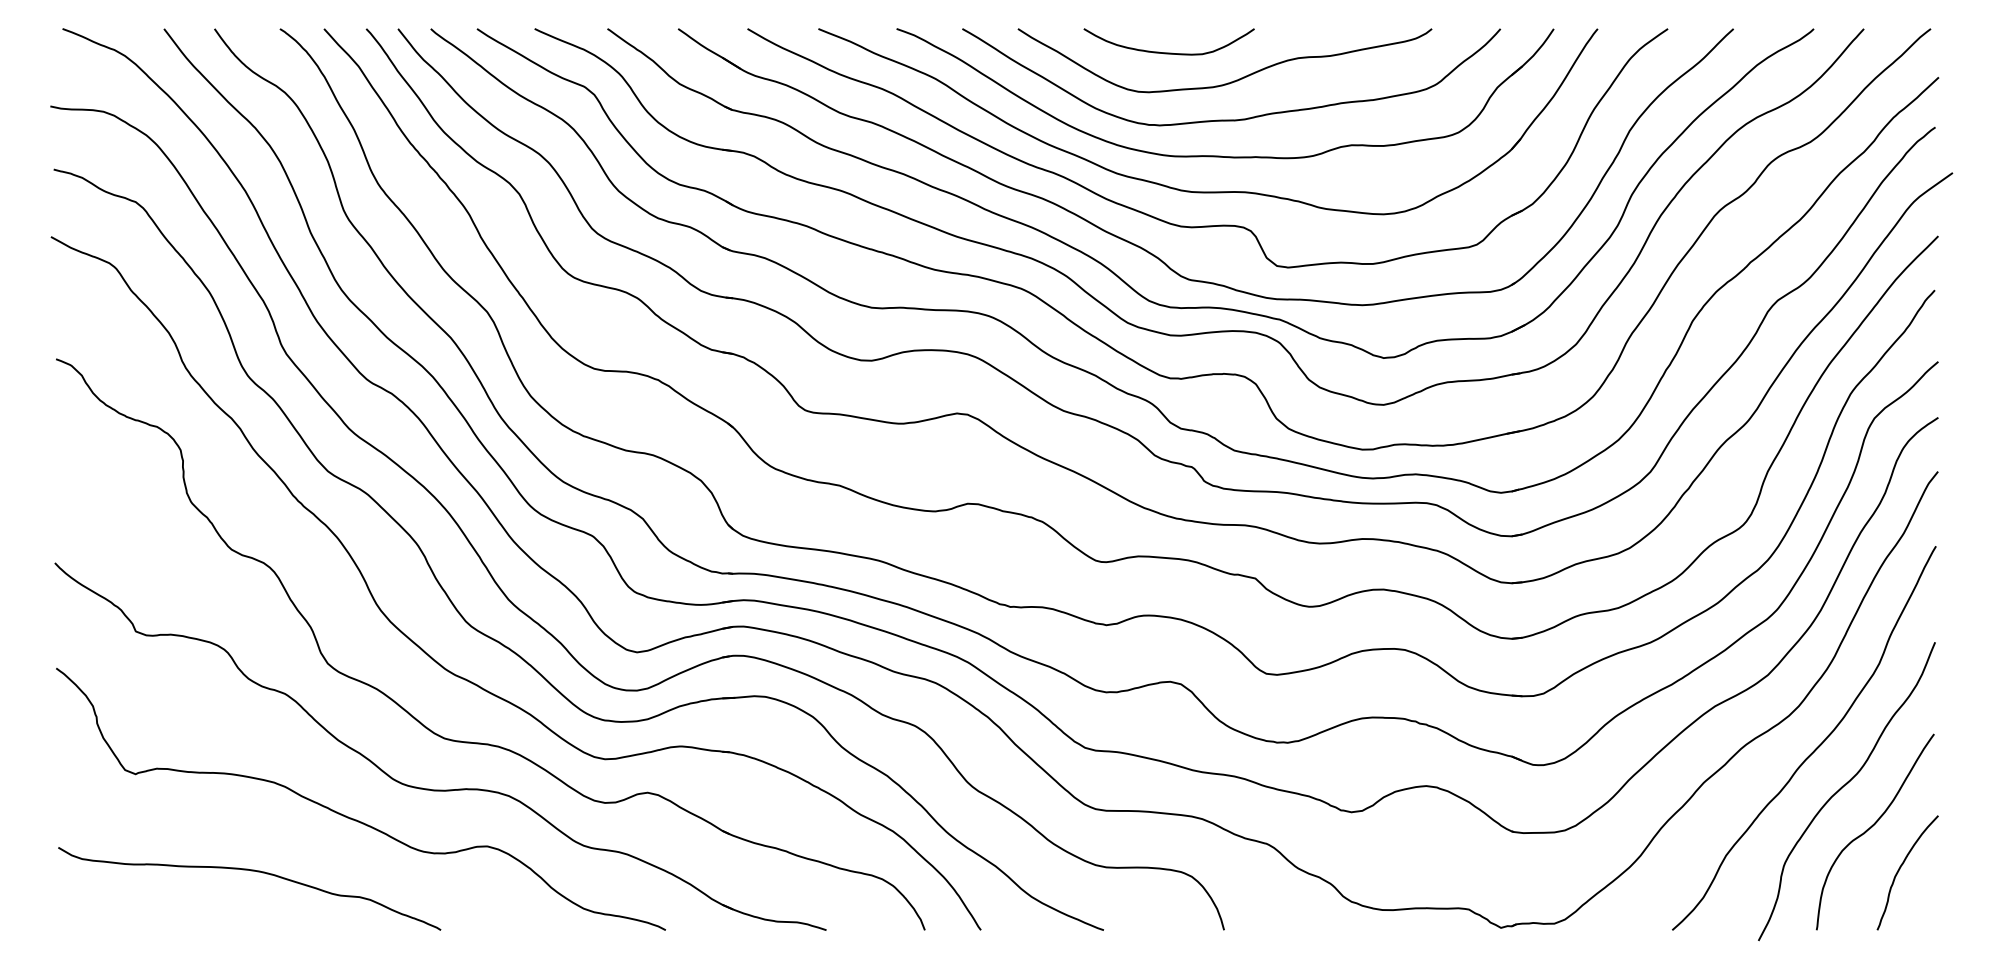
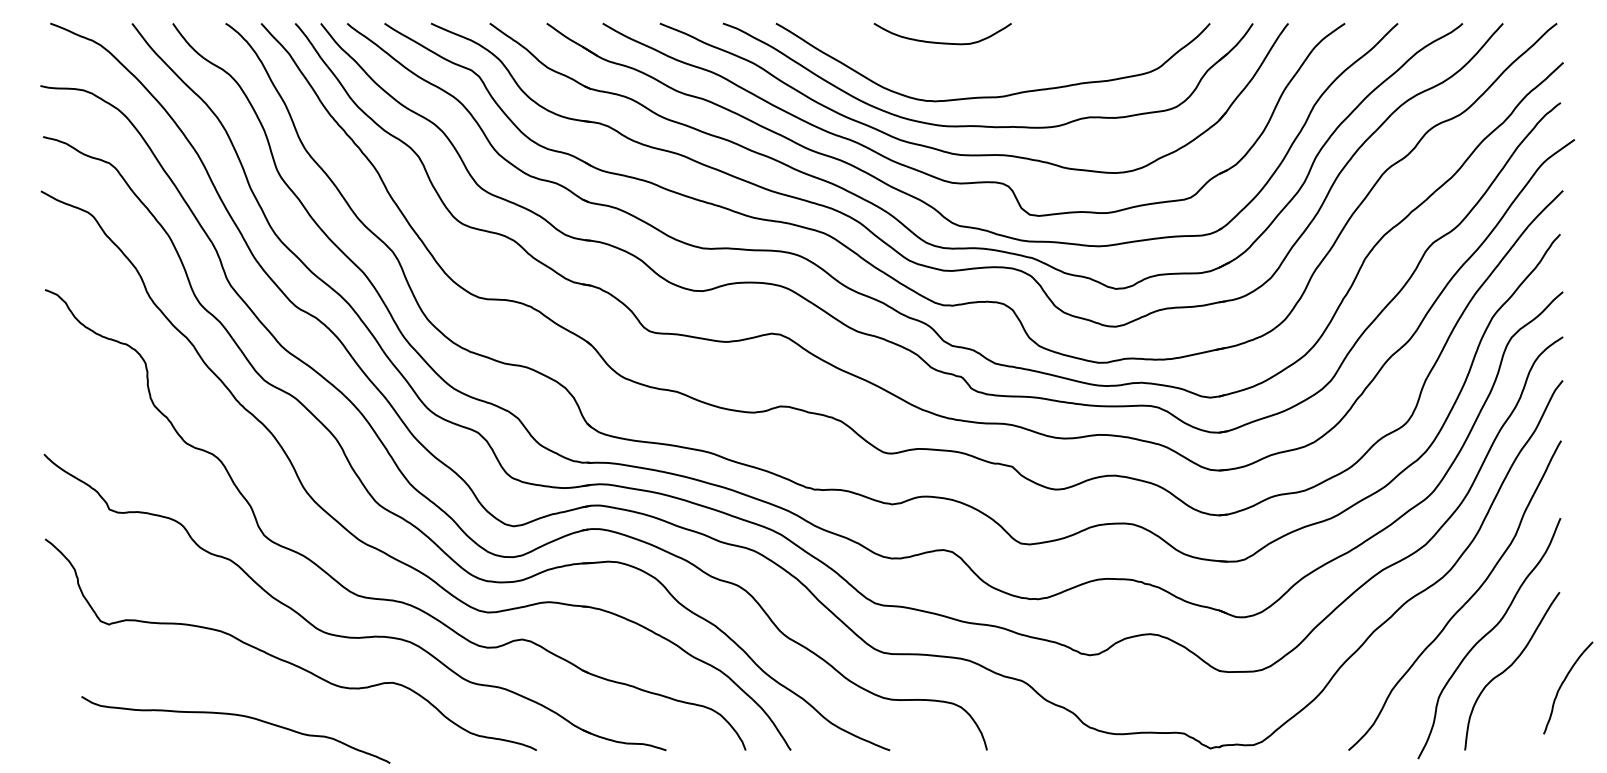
curve: (1233, 80) -> (994, 65), removed
curve: (1900, 869) -> (1562, 685), moved
curve: (251, 871) -> (237, 715), moved

